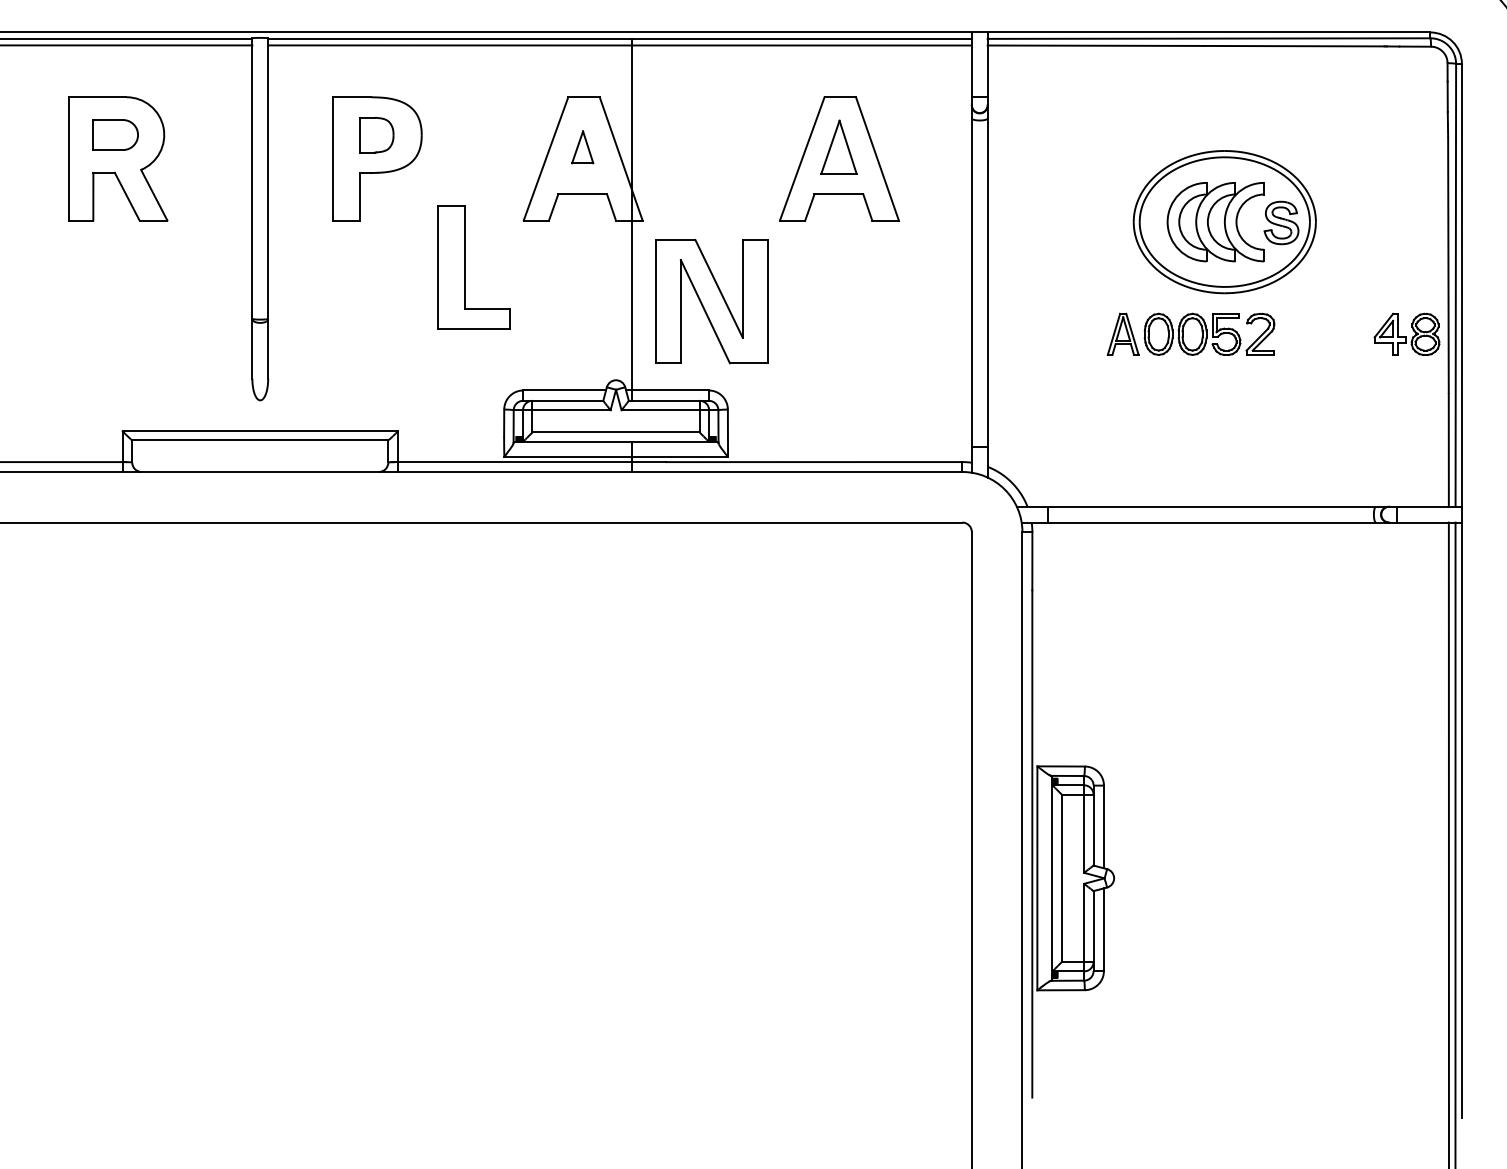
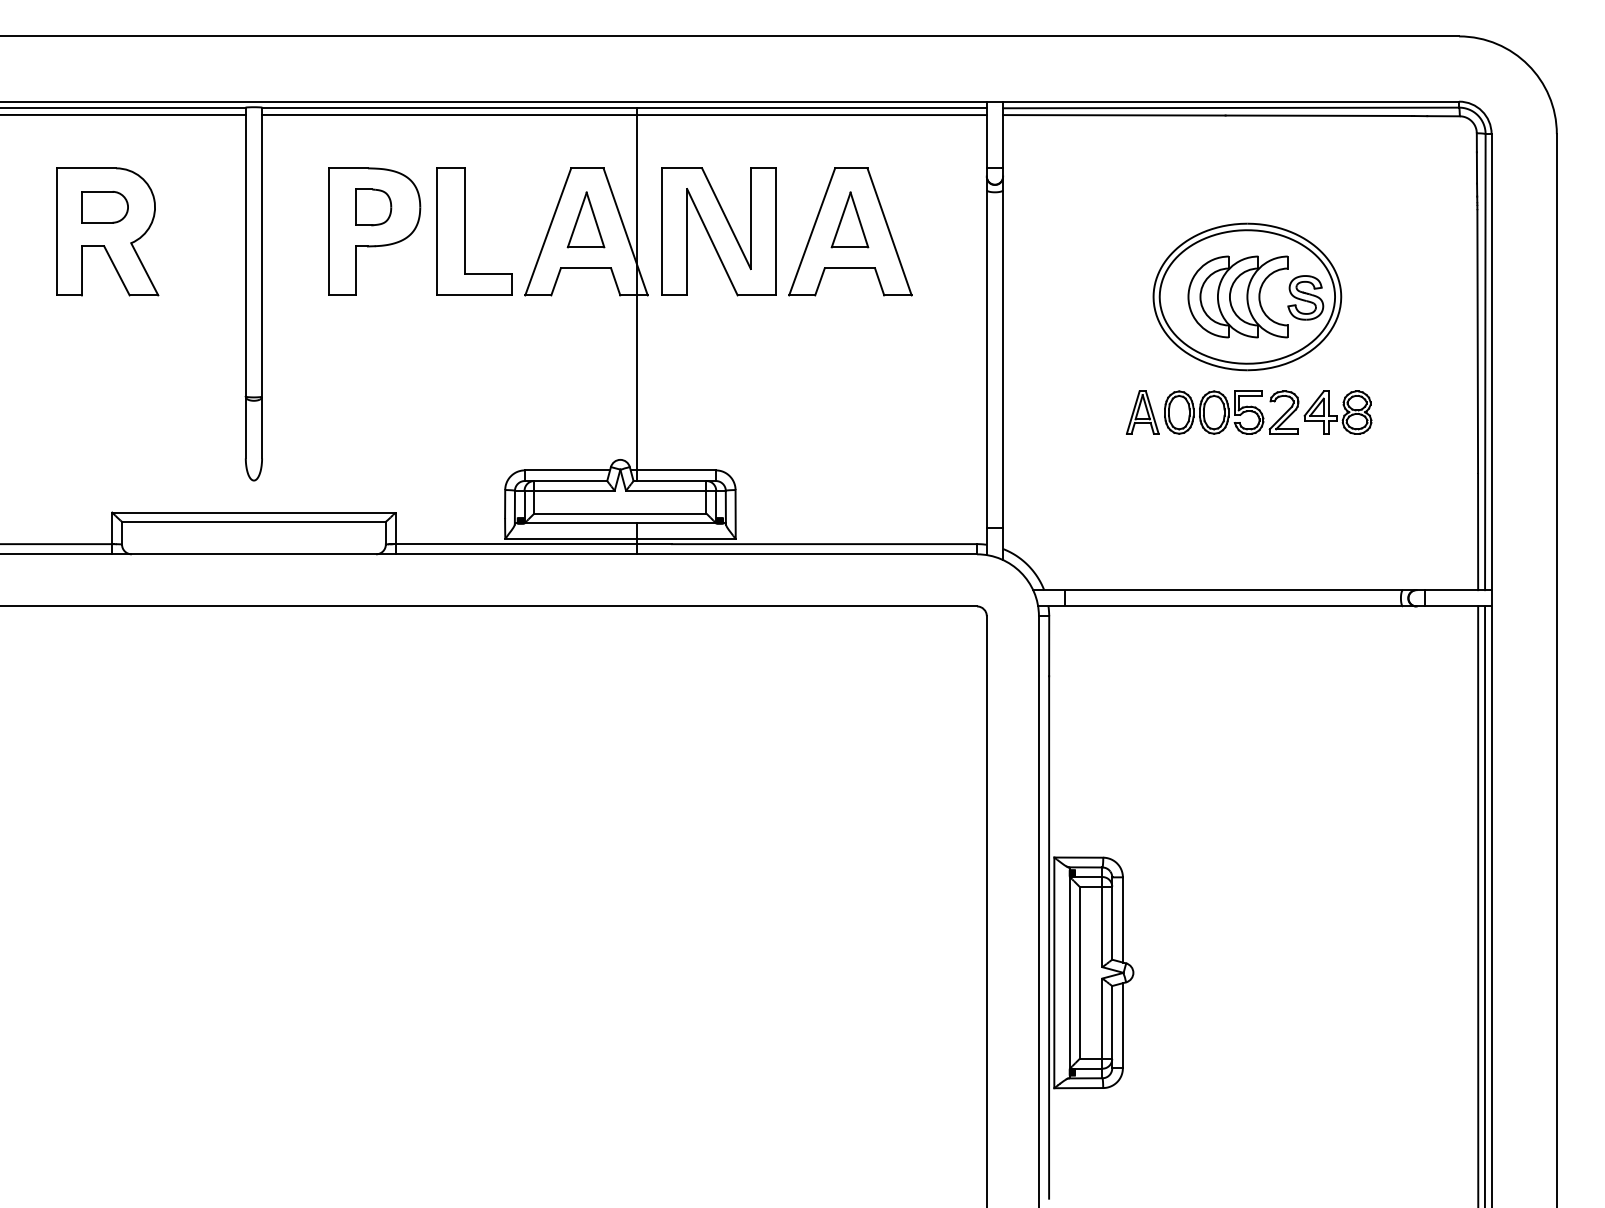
part: (582, 146) -> (585, 219), size x1.67
part: (465, 267) -> (465, 231), moved
part: (711, 301) -> (718, 231), moved
part: (1406, 334) -> (1337, 412), moved

